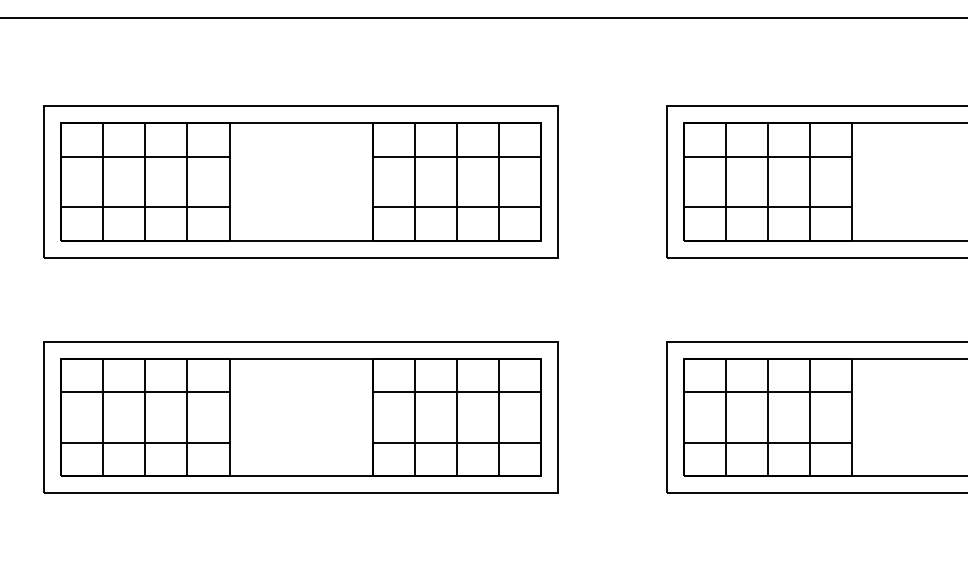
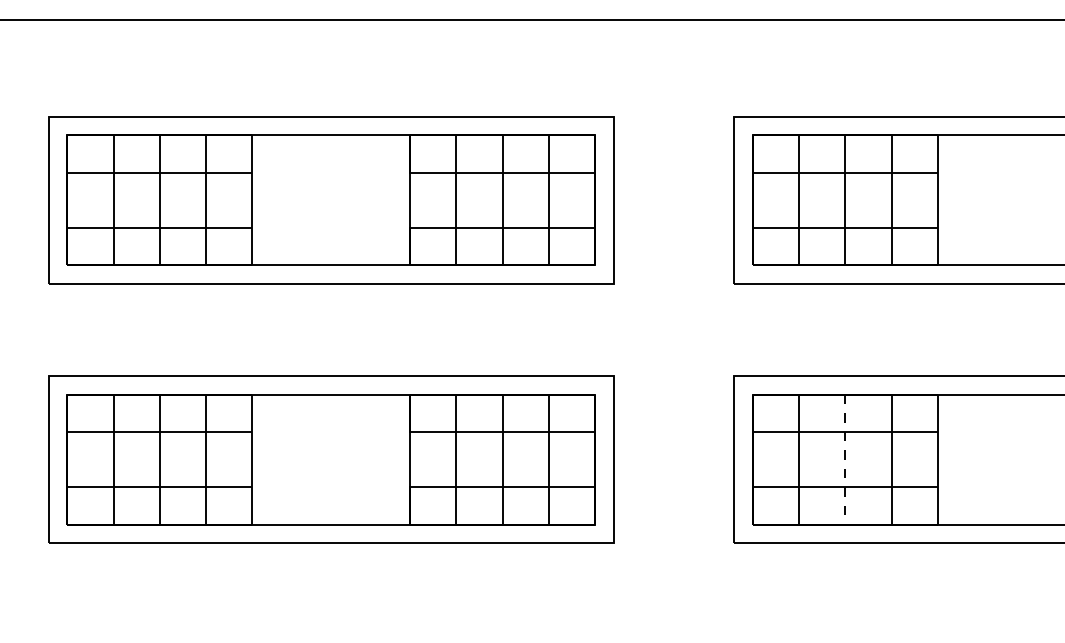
line: (768, 417) -> (845, 459), solid -> dashed

